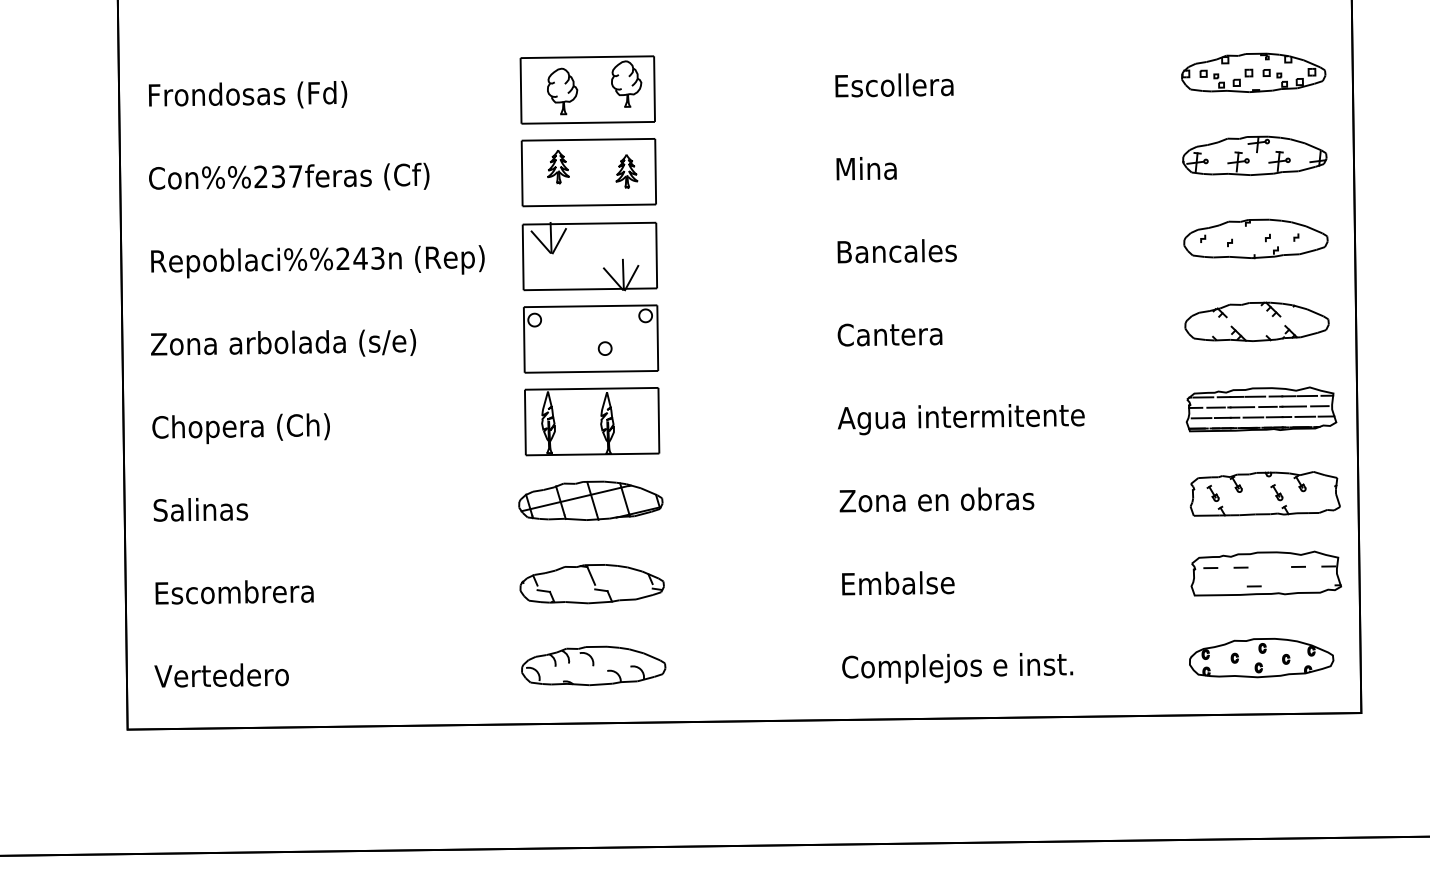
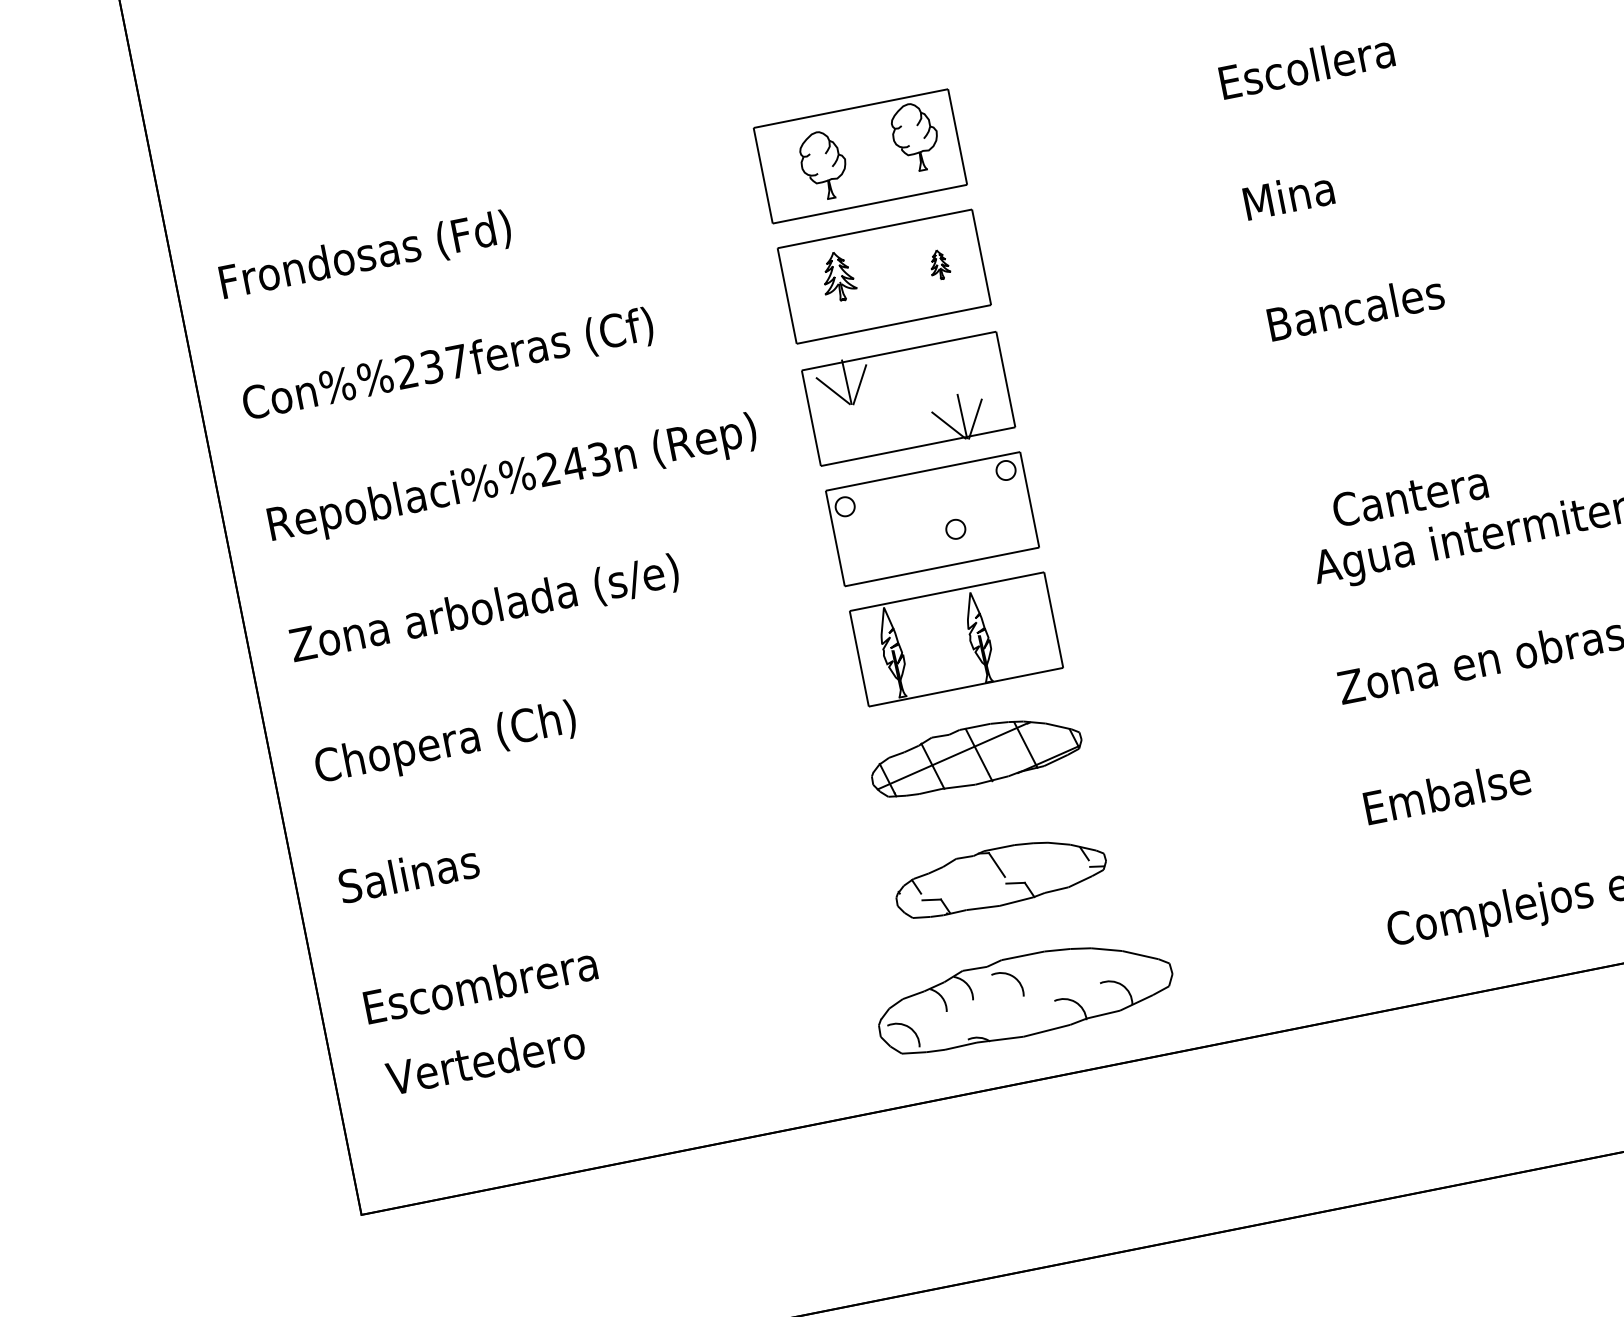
part: (626, 171) -> (938, 264), size x0.6
text: (889, 334) -> (1409, 496), moved
part: (593, 665) -> (1024, 995), size x1.4
text: (221, 675) -> (485, 1060), moved

